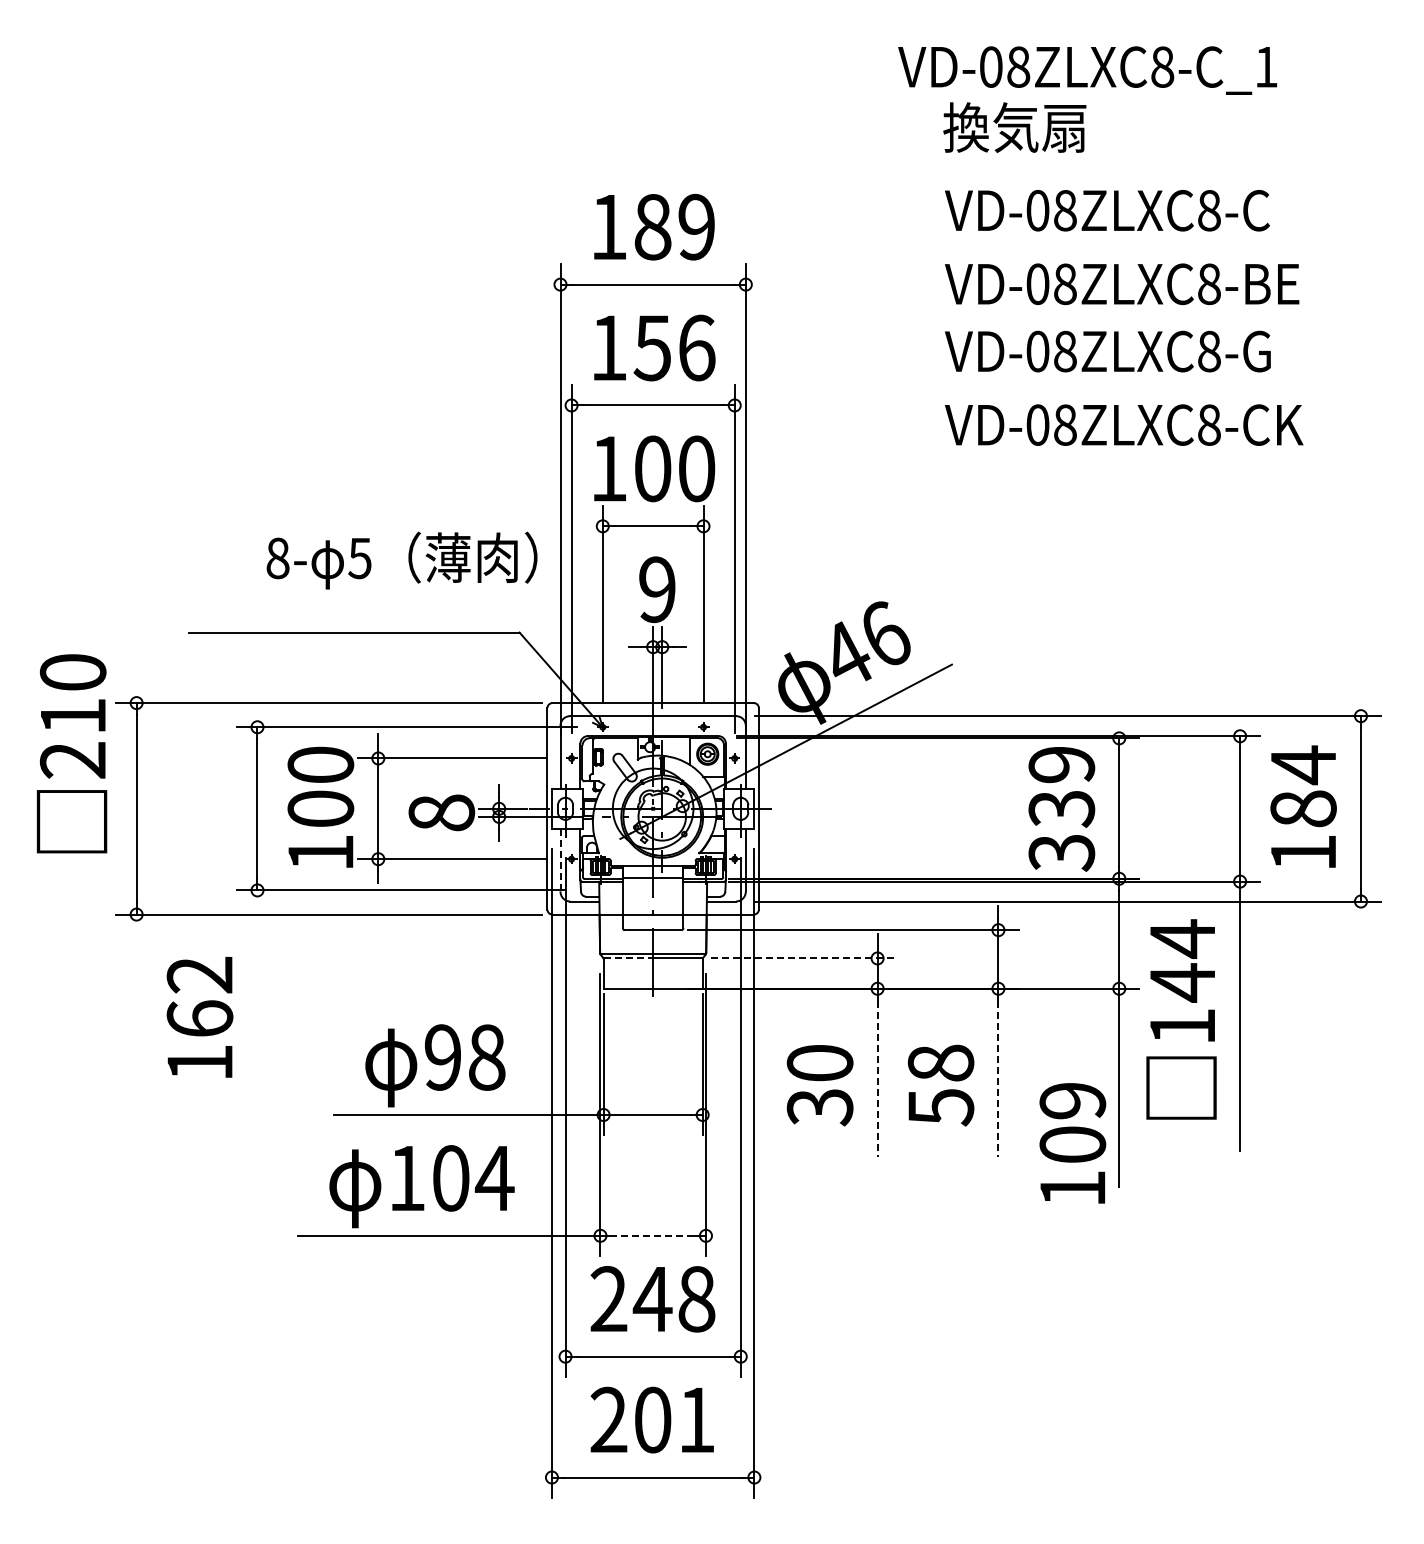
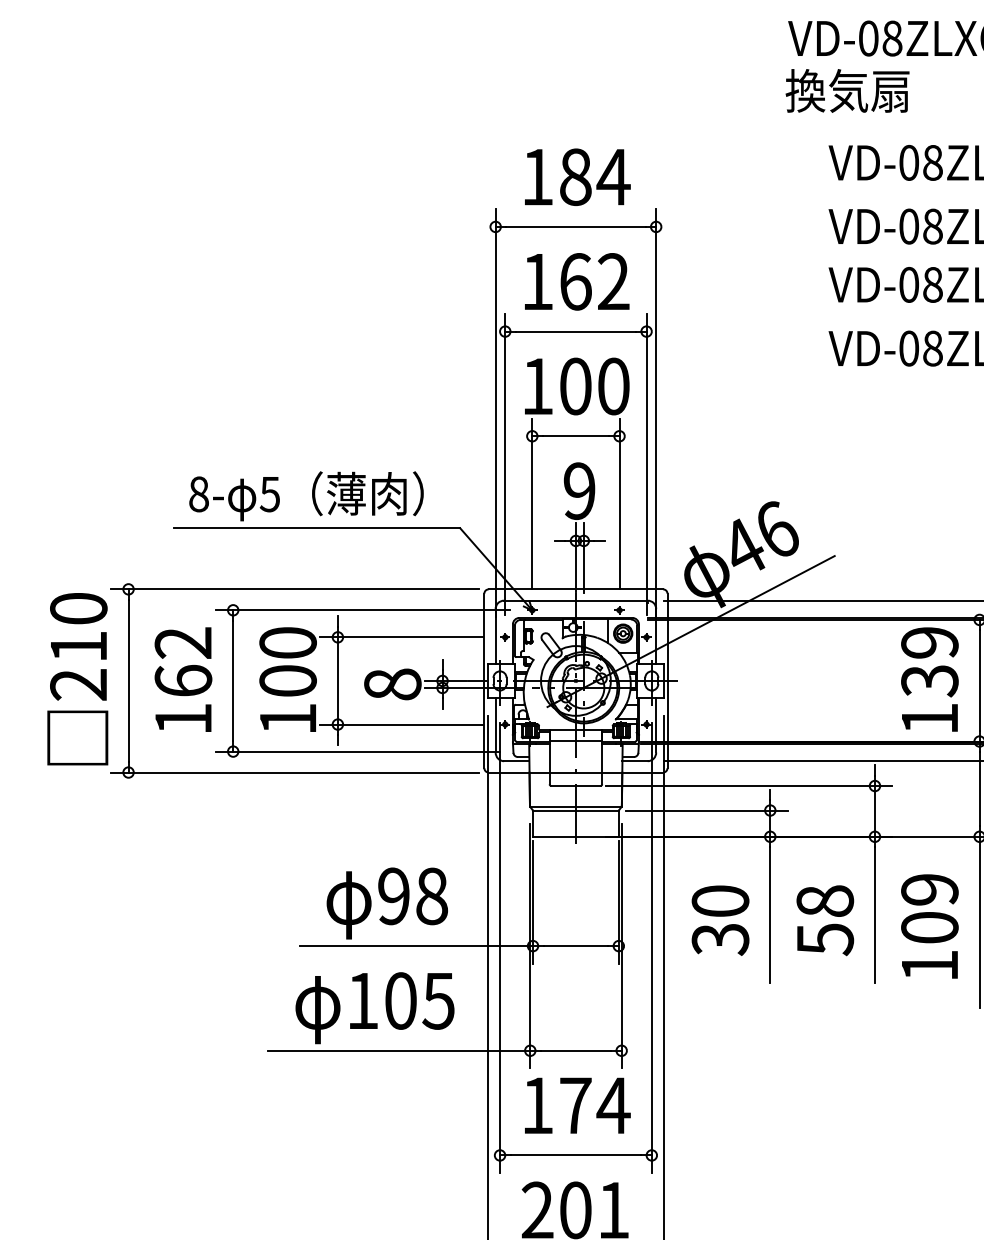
text: (1014, 127) -> (847, 90), moved
text: (696, 226) -> (613, 176), 189 -> 184
text: (674, 347) -> (594, 281), 156 -> 162
text: (401, 560) -> (305, 496), moved
text: (71, 753) -> (77, 678), moved
text: (1061, 853) -> (929, 719), 339 -> 139
line: (560, 860) -> (495, 725), dashed -> solid
line: (628, 958) -> (554, 810), dashed -> solid
line: (804, 958) -> (707, 810), dashed -> solid
text: (199, 1017) -> (183, 679), moved
line: (877, 1079) -> (770, 915), dashed -> solid
line: (998, 1079) -> (875, 915), dashed -> solid
text: (1072, 1143) -> (929, 926), moved
text: (494, 1178) -> (438, 1001), 104 -> 105
line: (653, 1235) -> (576, 1050), dashed -> solid
text: (653, 1299) -> (576, 1105), 248 -> 174

